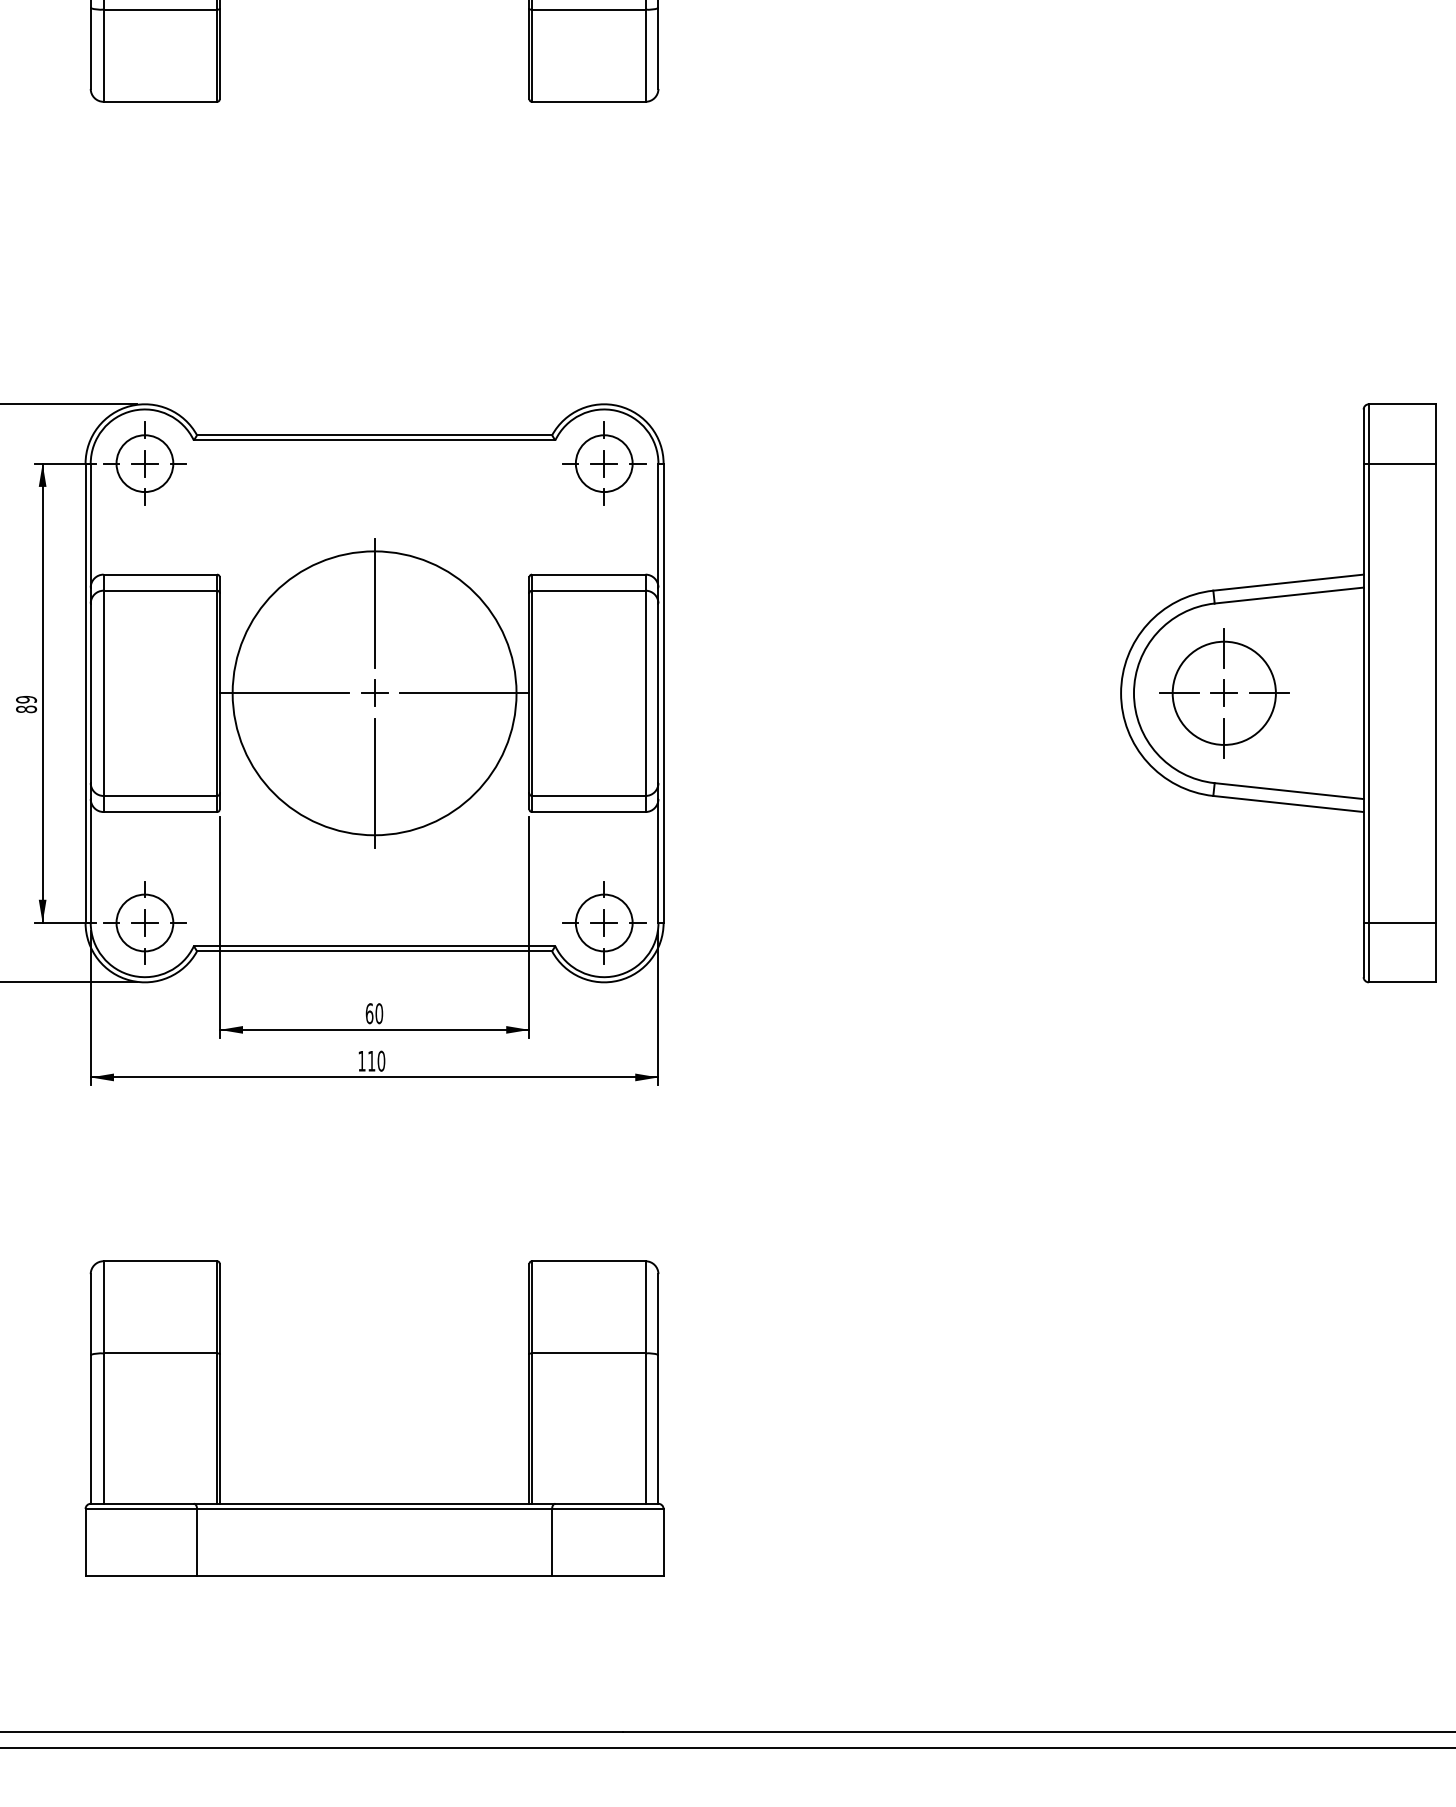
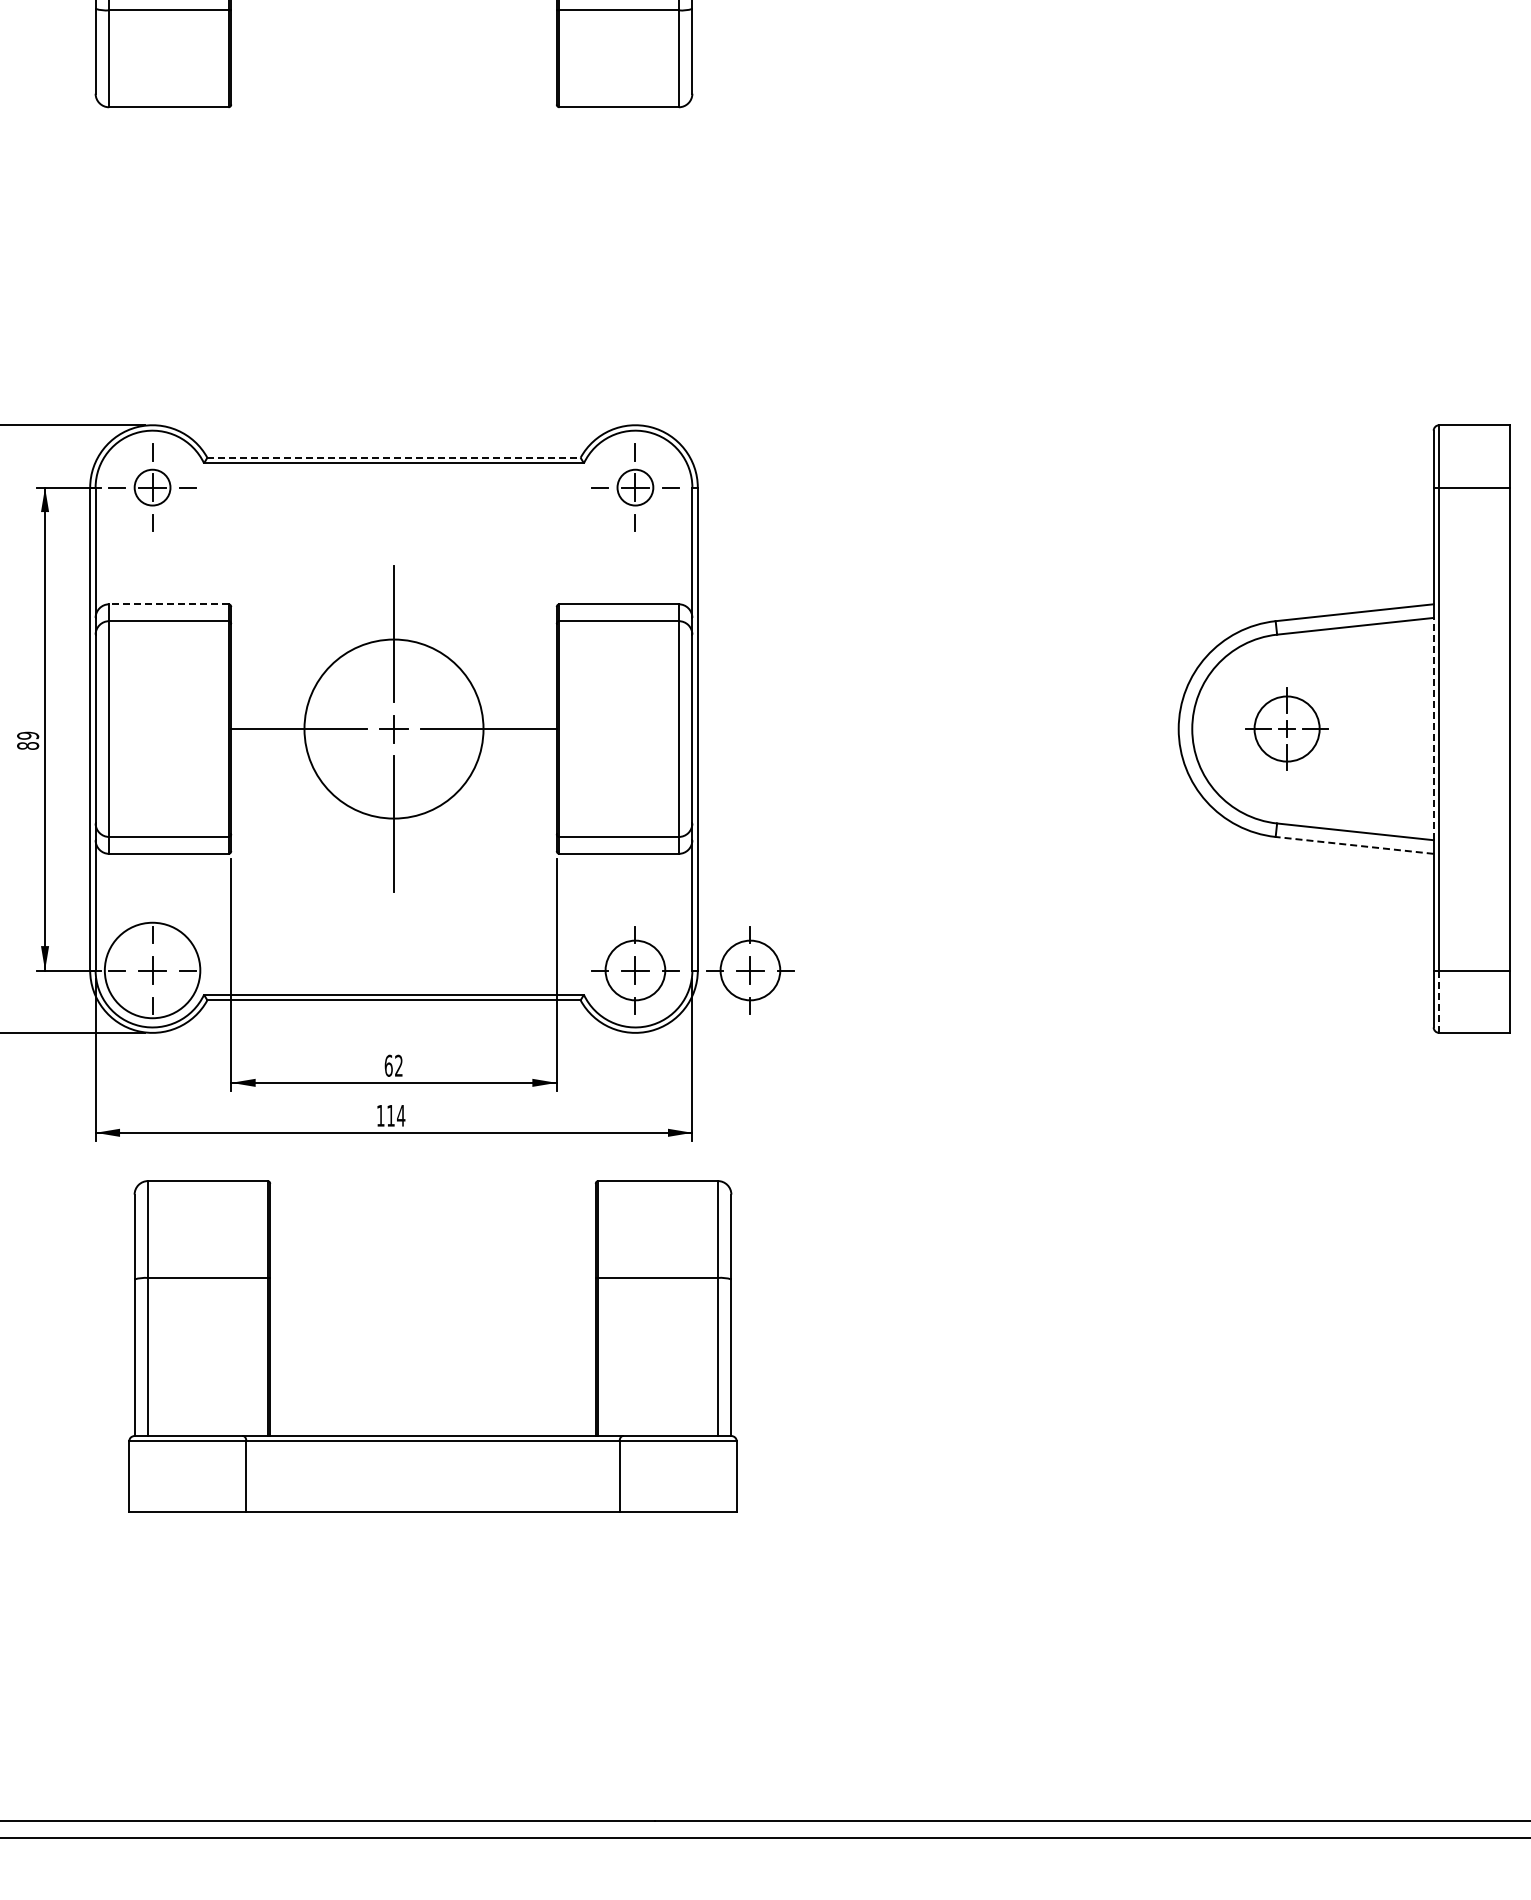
line: (375, 434) -> (394, 457), solid -> dashed
circle: (144, 463) -> (152, 487), size x0.6
circle: (604, 463) -> (635, 487), size x0.6
line: (160, 574) -> (168, 604), solid -> dashed
circle: (374, 692) -> (393, 728), size x0.6
part: (1223, 692) -> (1286, 728), size x0.6
line: (1363, 692) -> (1433, 728), solid -> dashed
line: (1288, 804) -> (1354, 845), solid -> dashed
circle: (144, 923) -> (152, 970), size x1.6
part: (713, 923) -> (750, 970), added
line: (1369, 953) -> (1439, 1002), solid -> dashed
text: (378, 1013) -> (398, 1065), 60 -> 62
text: (381, 1060) -> (401, 1115), 110 -> 114
part: (374, 1503) -> (432, 1435), moved

